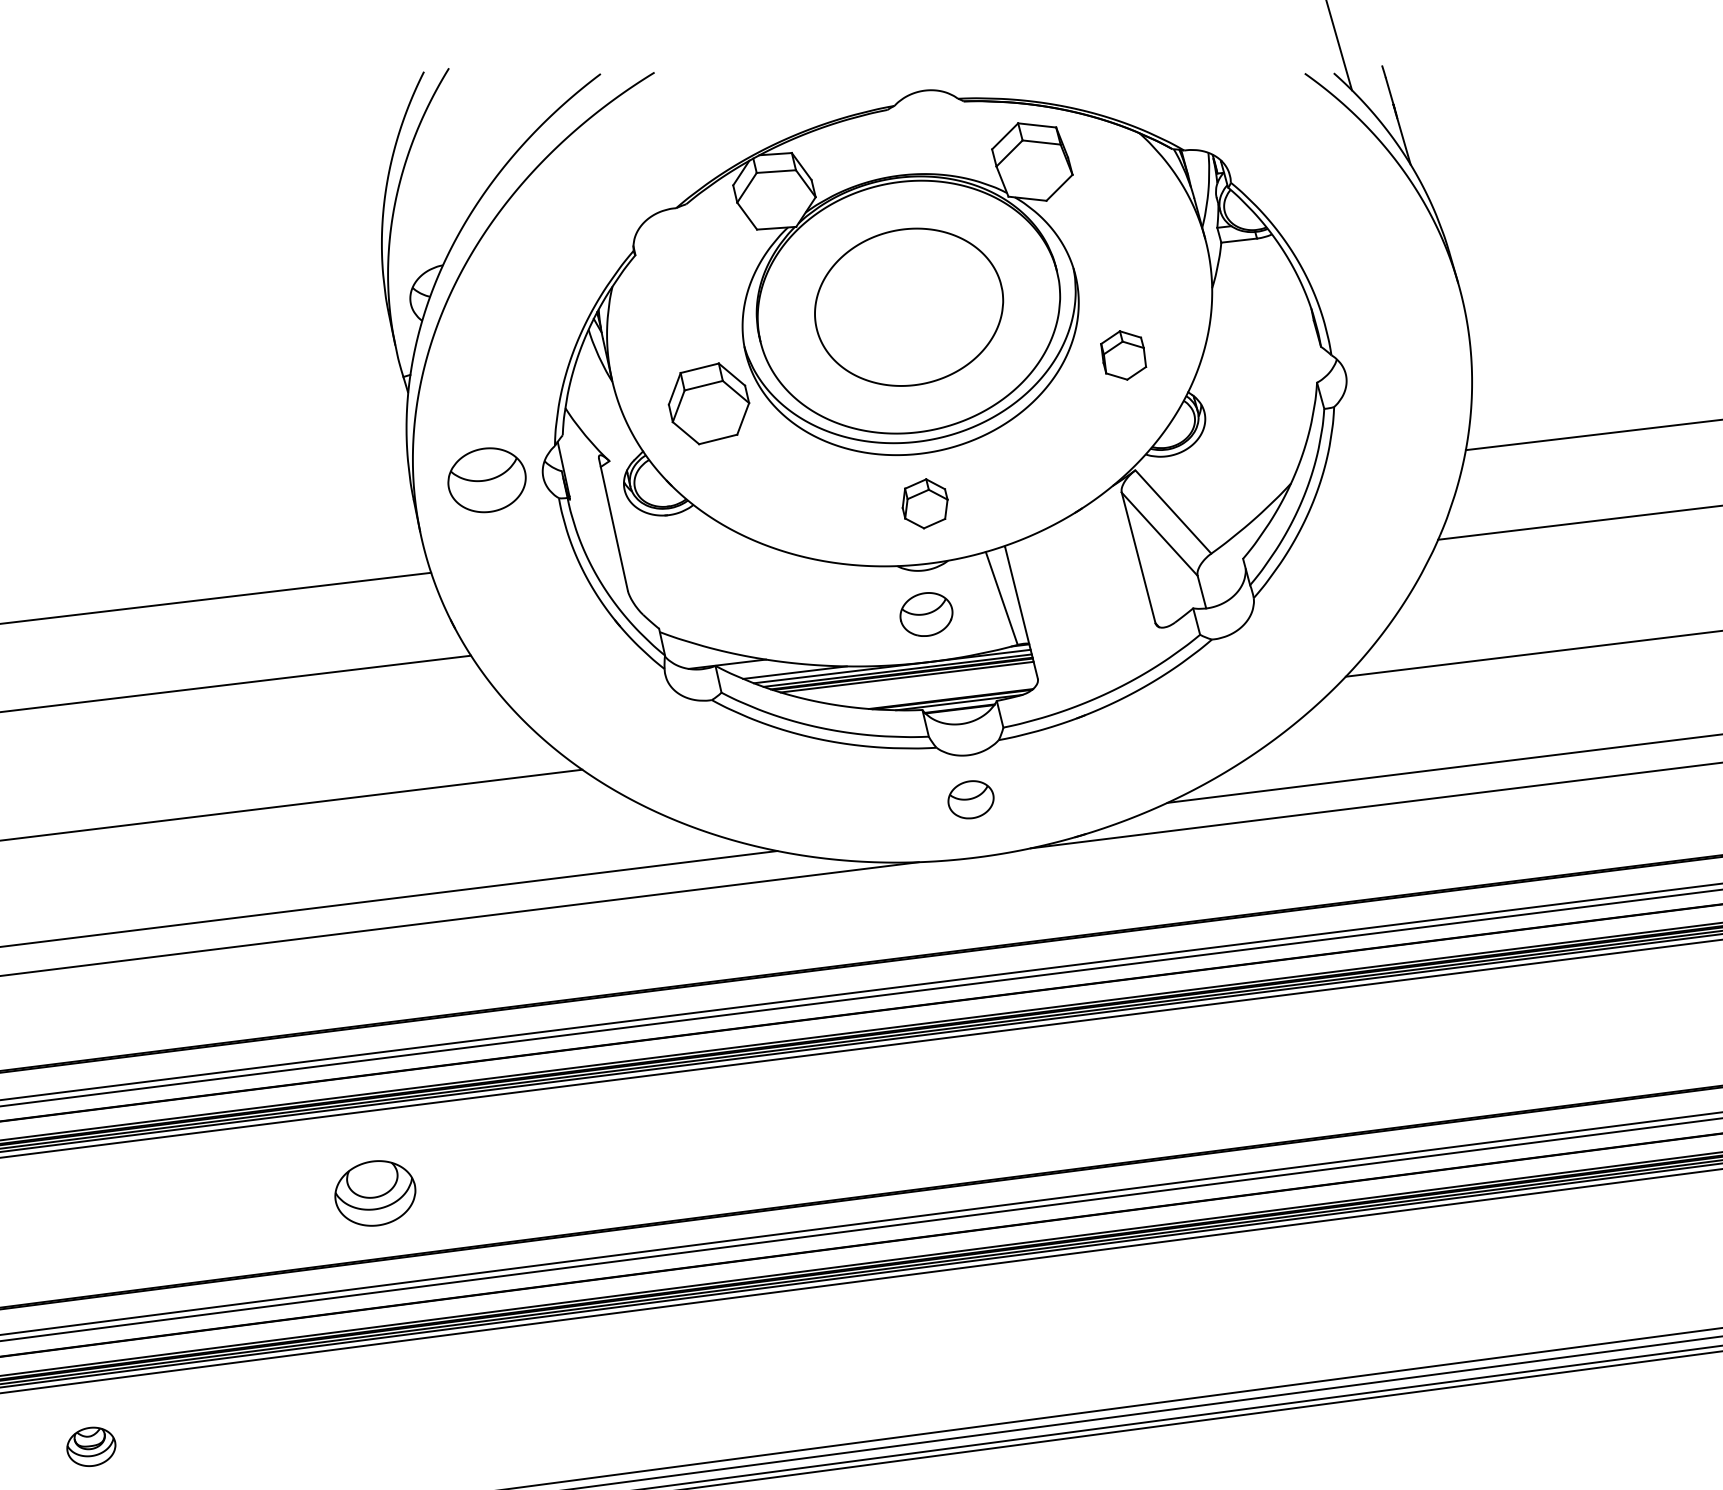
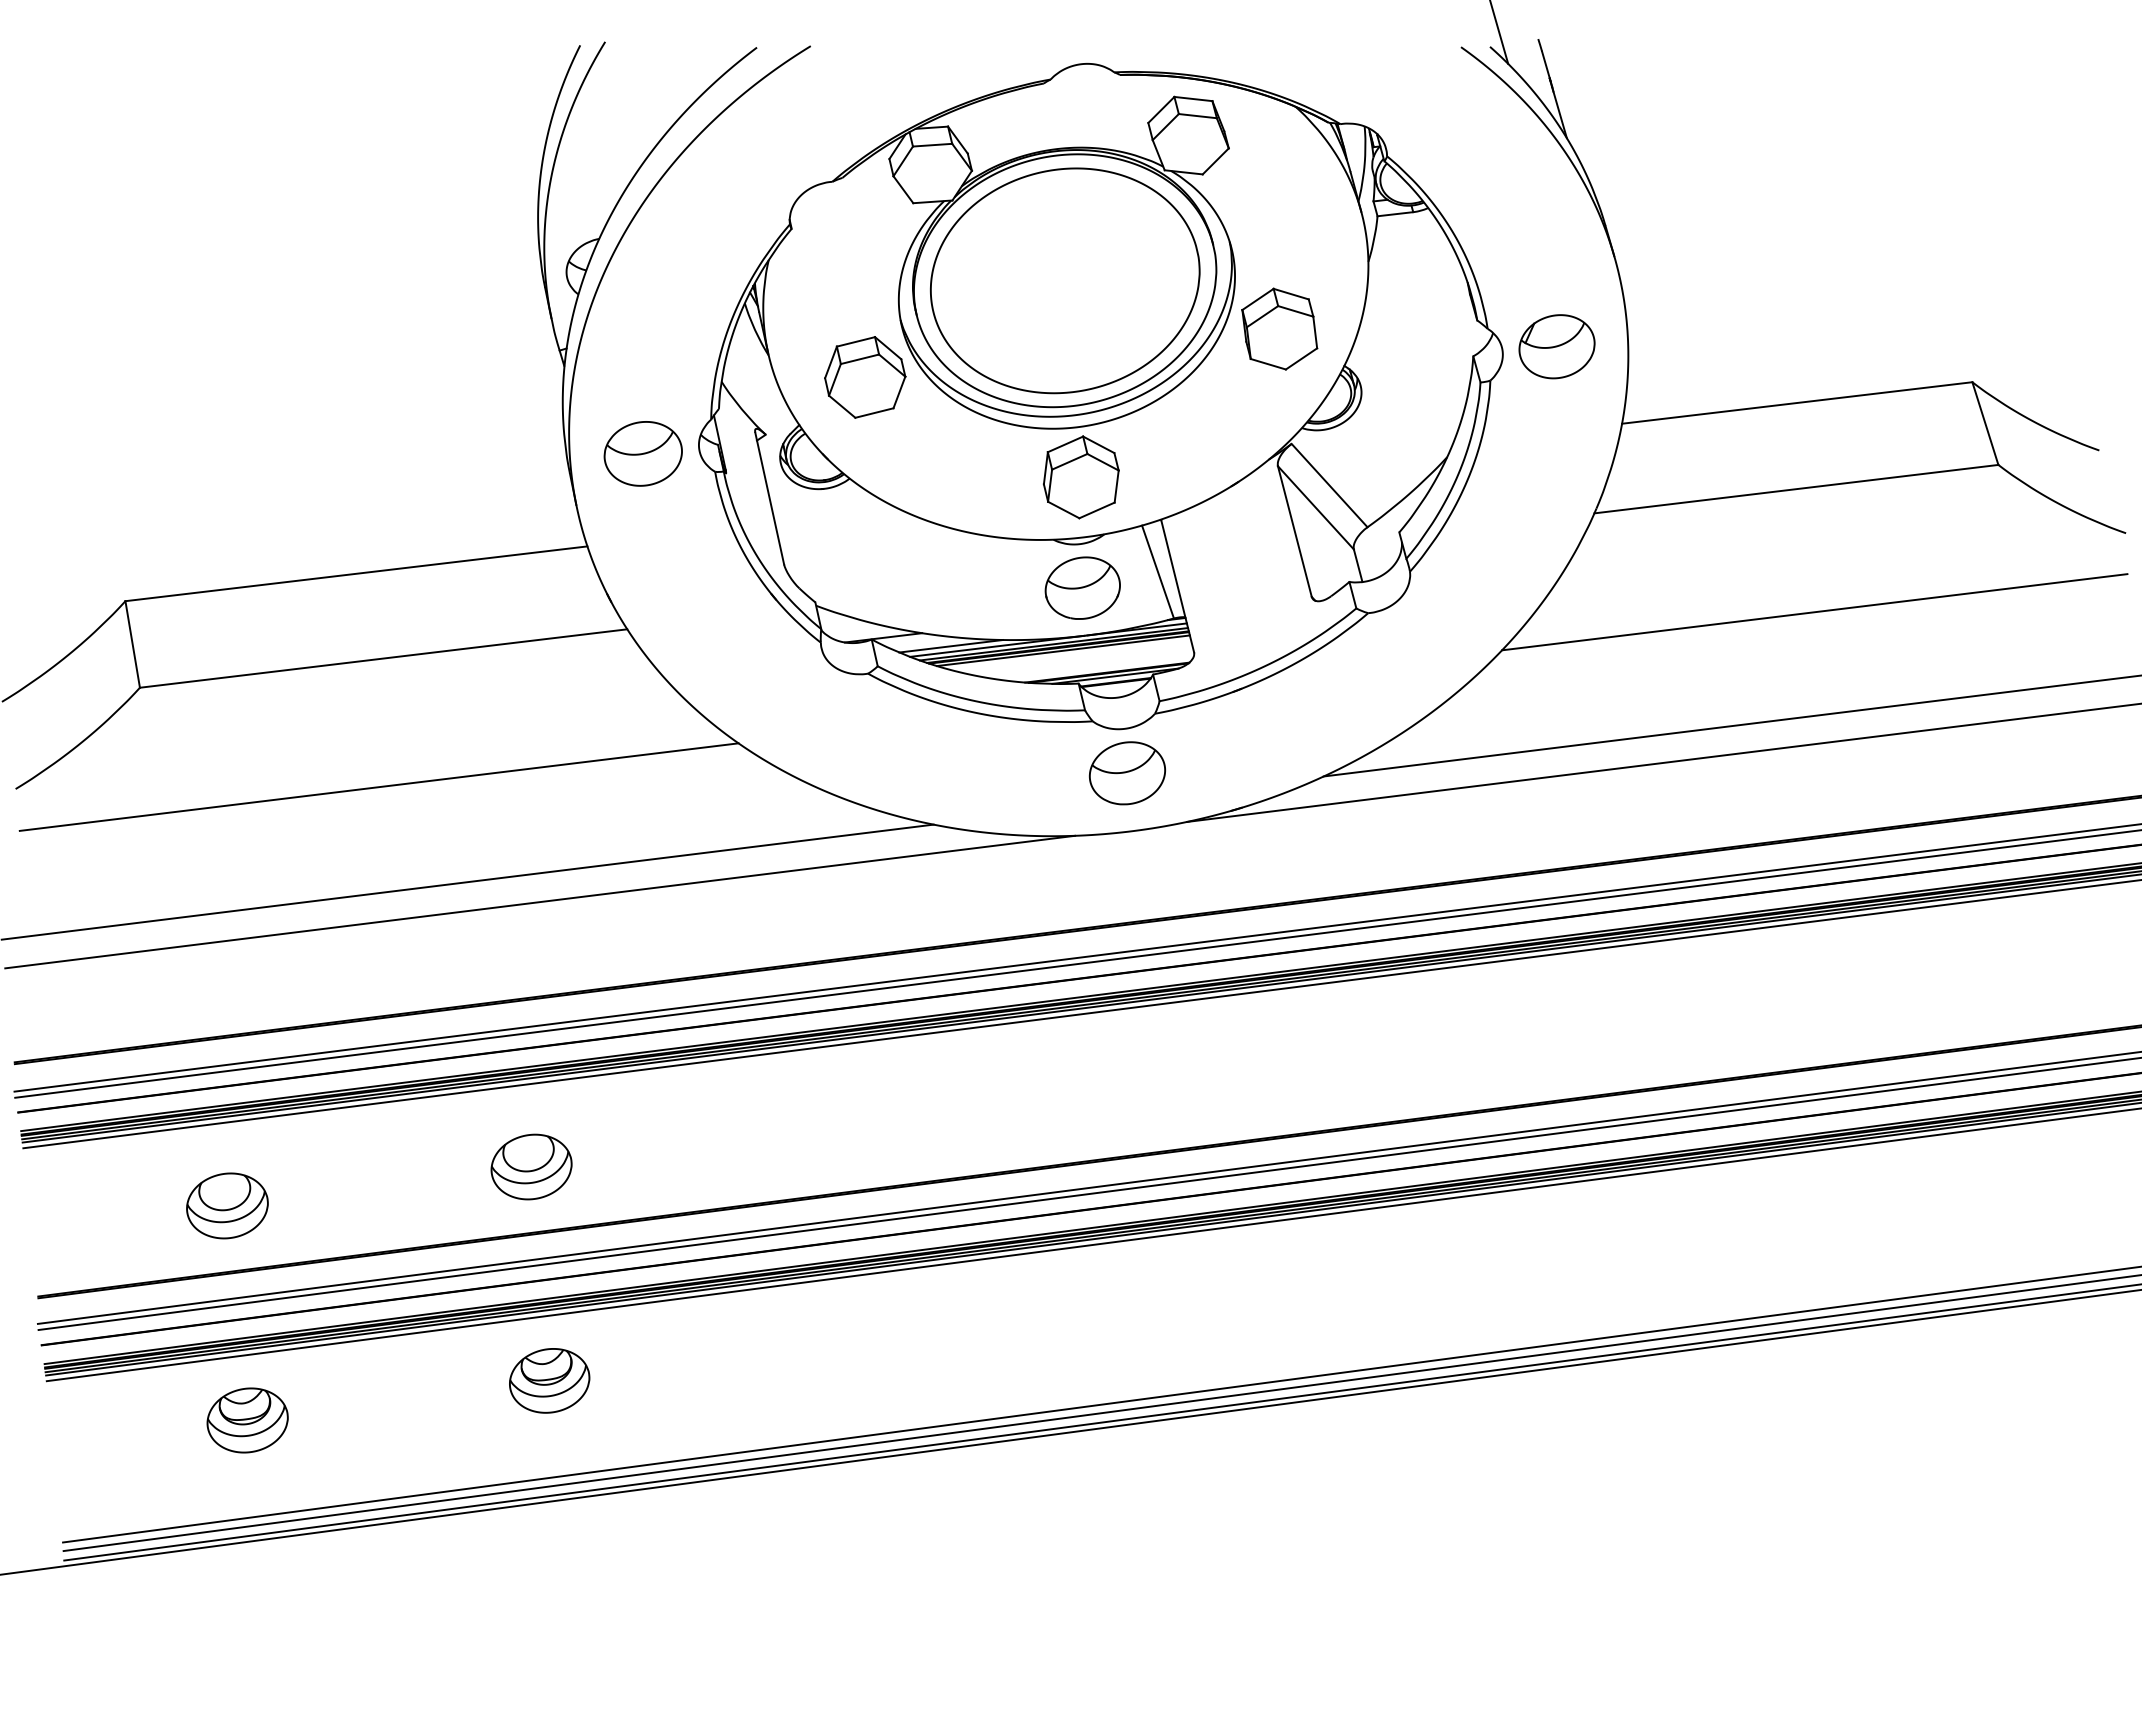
part: (909, 306) -> (1065, 280), size x1.43
part: (1123, 354) -> (1279, 328), size x1.67
part: (1400, 372) -> (1556, 346), added
part: (925, 503) -> (1081, 477), size x1.67
part: (926, 613) -> (1082, 587), size x1.43
part: (970, 799) -> (1126, 773), size x1.67
part: (71, 1231) -> (227, 1205), added
part: (393, 1406) -> (549, 1380), added
part: (91, 1446) -> (247, 1420), size x1.67

